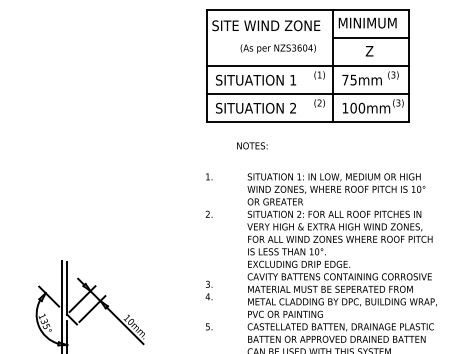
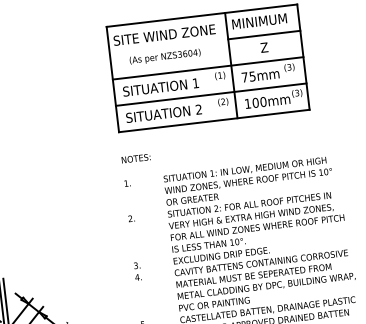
text: (277, 48) -> (164, 56), moved
text: (252, 145) -> (136, 158), moved
text: (208, 290) -> (137, 271), moved

